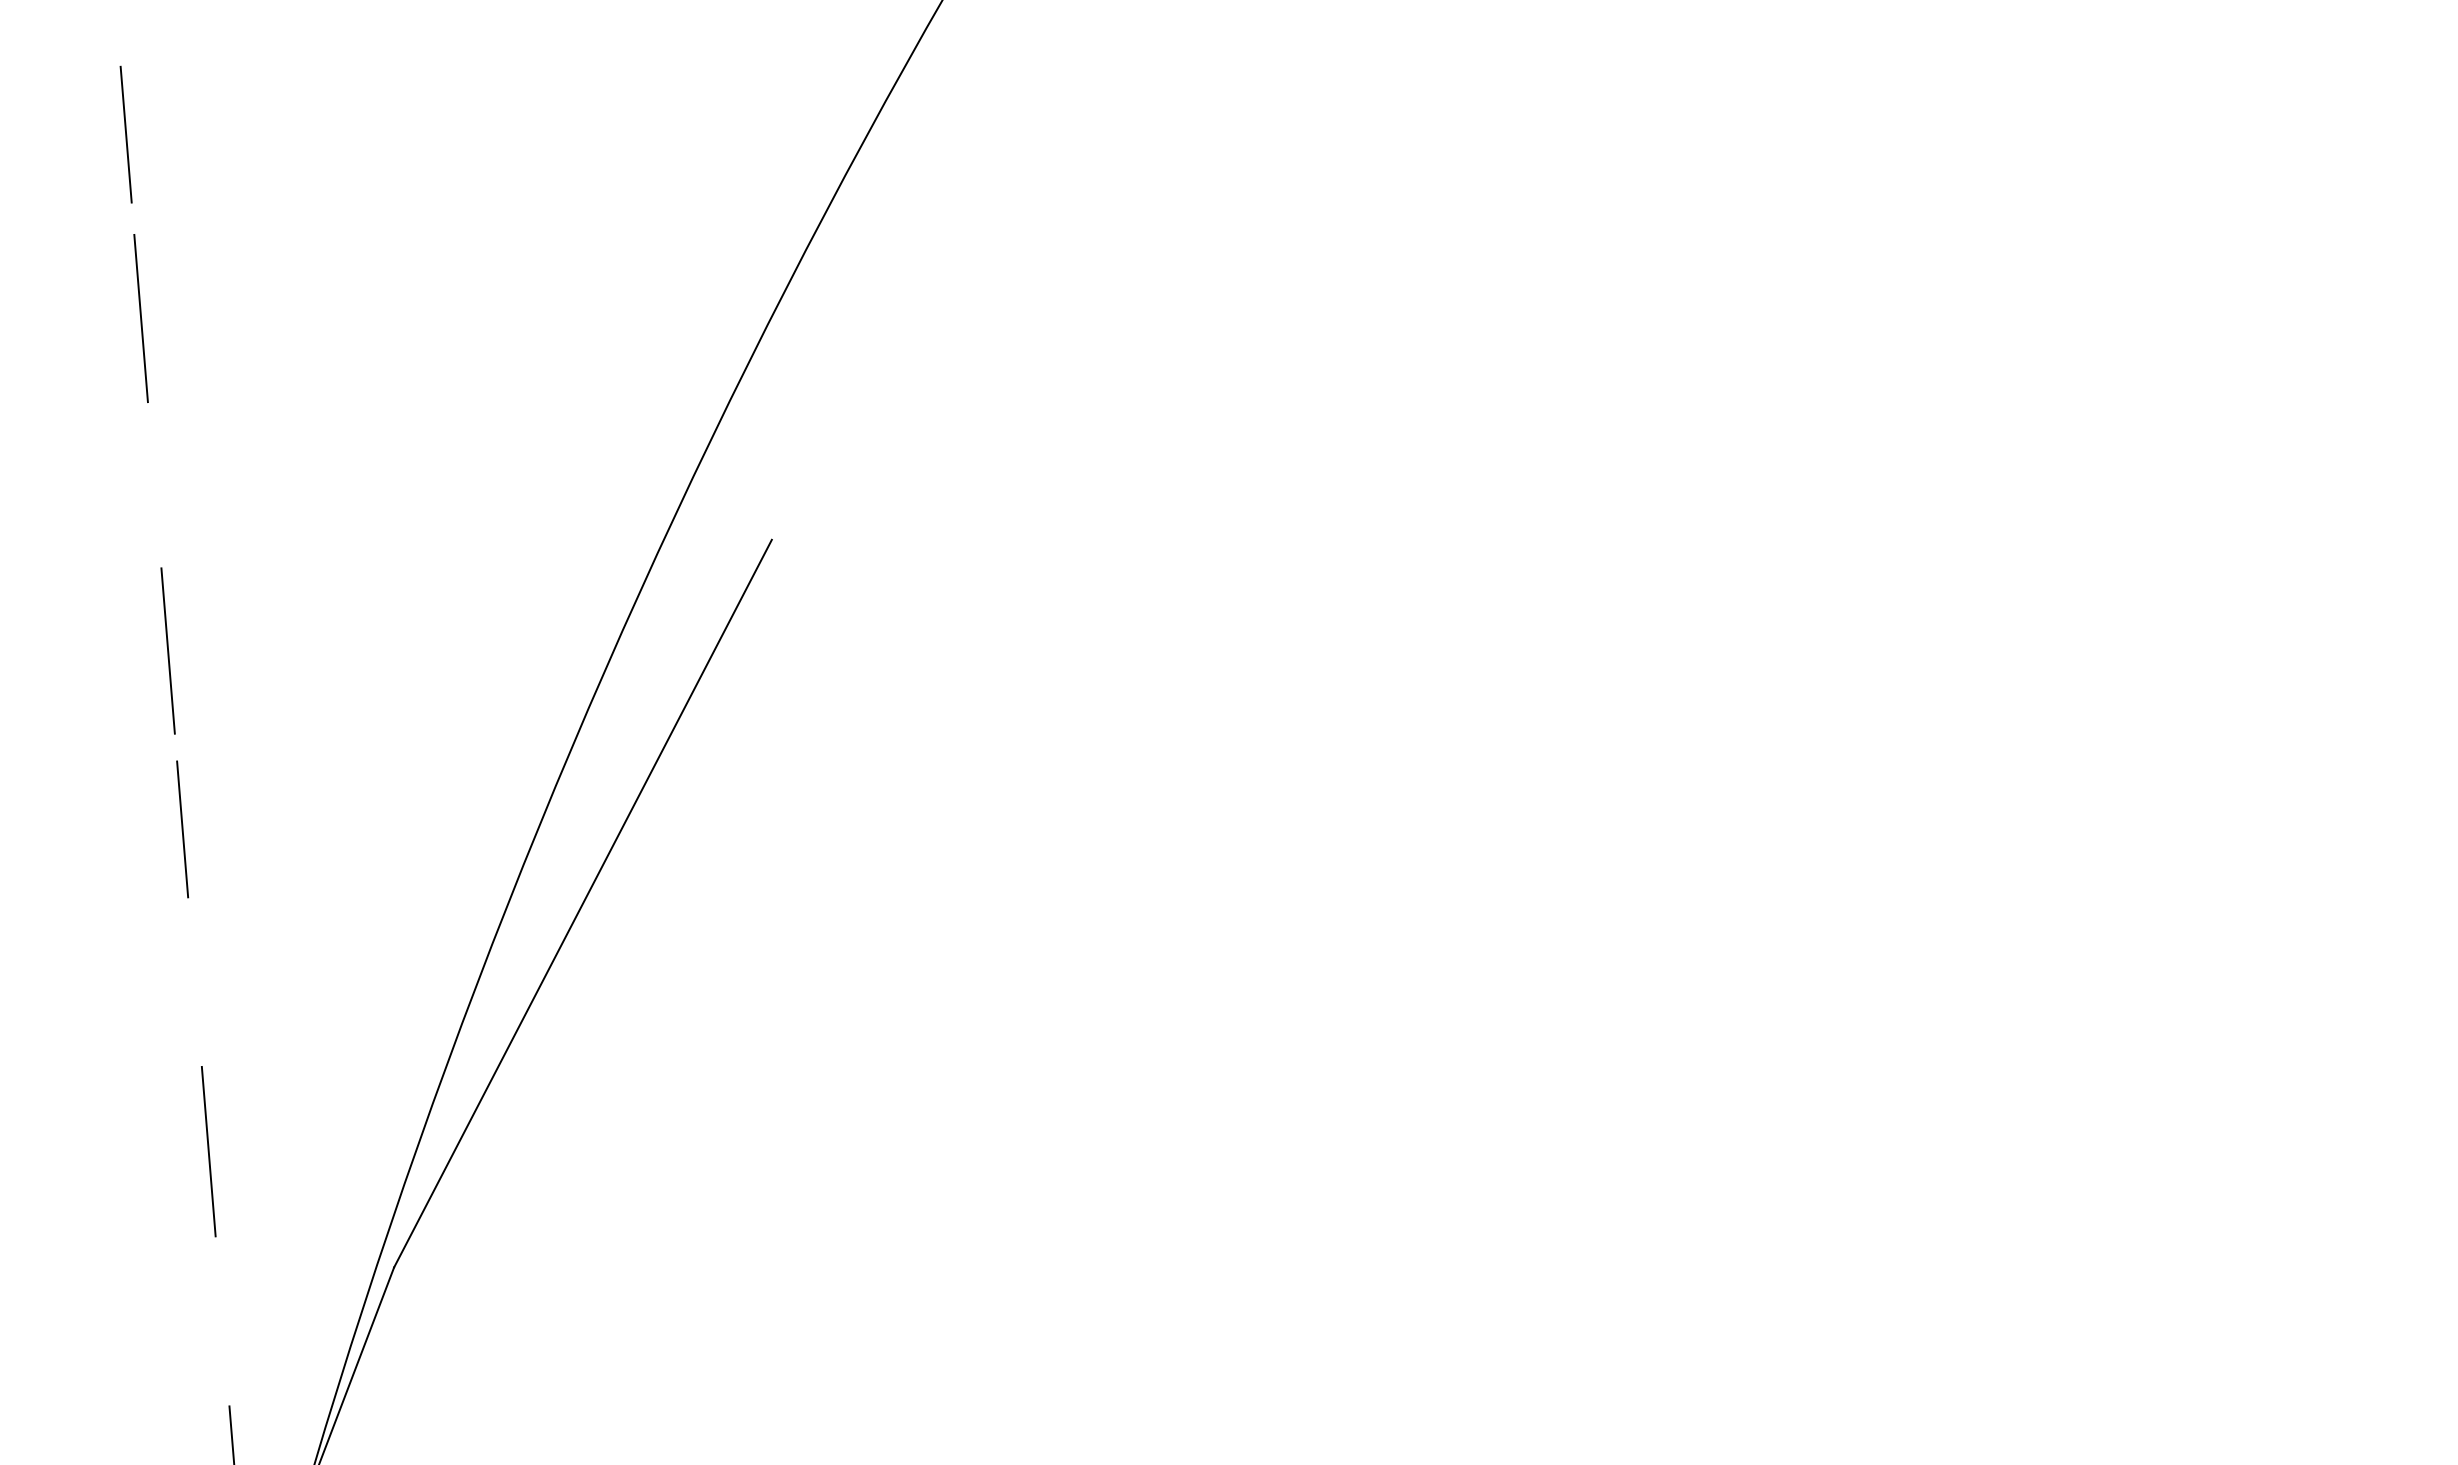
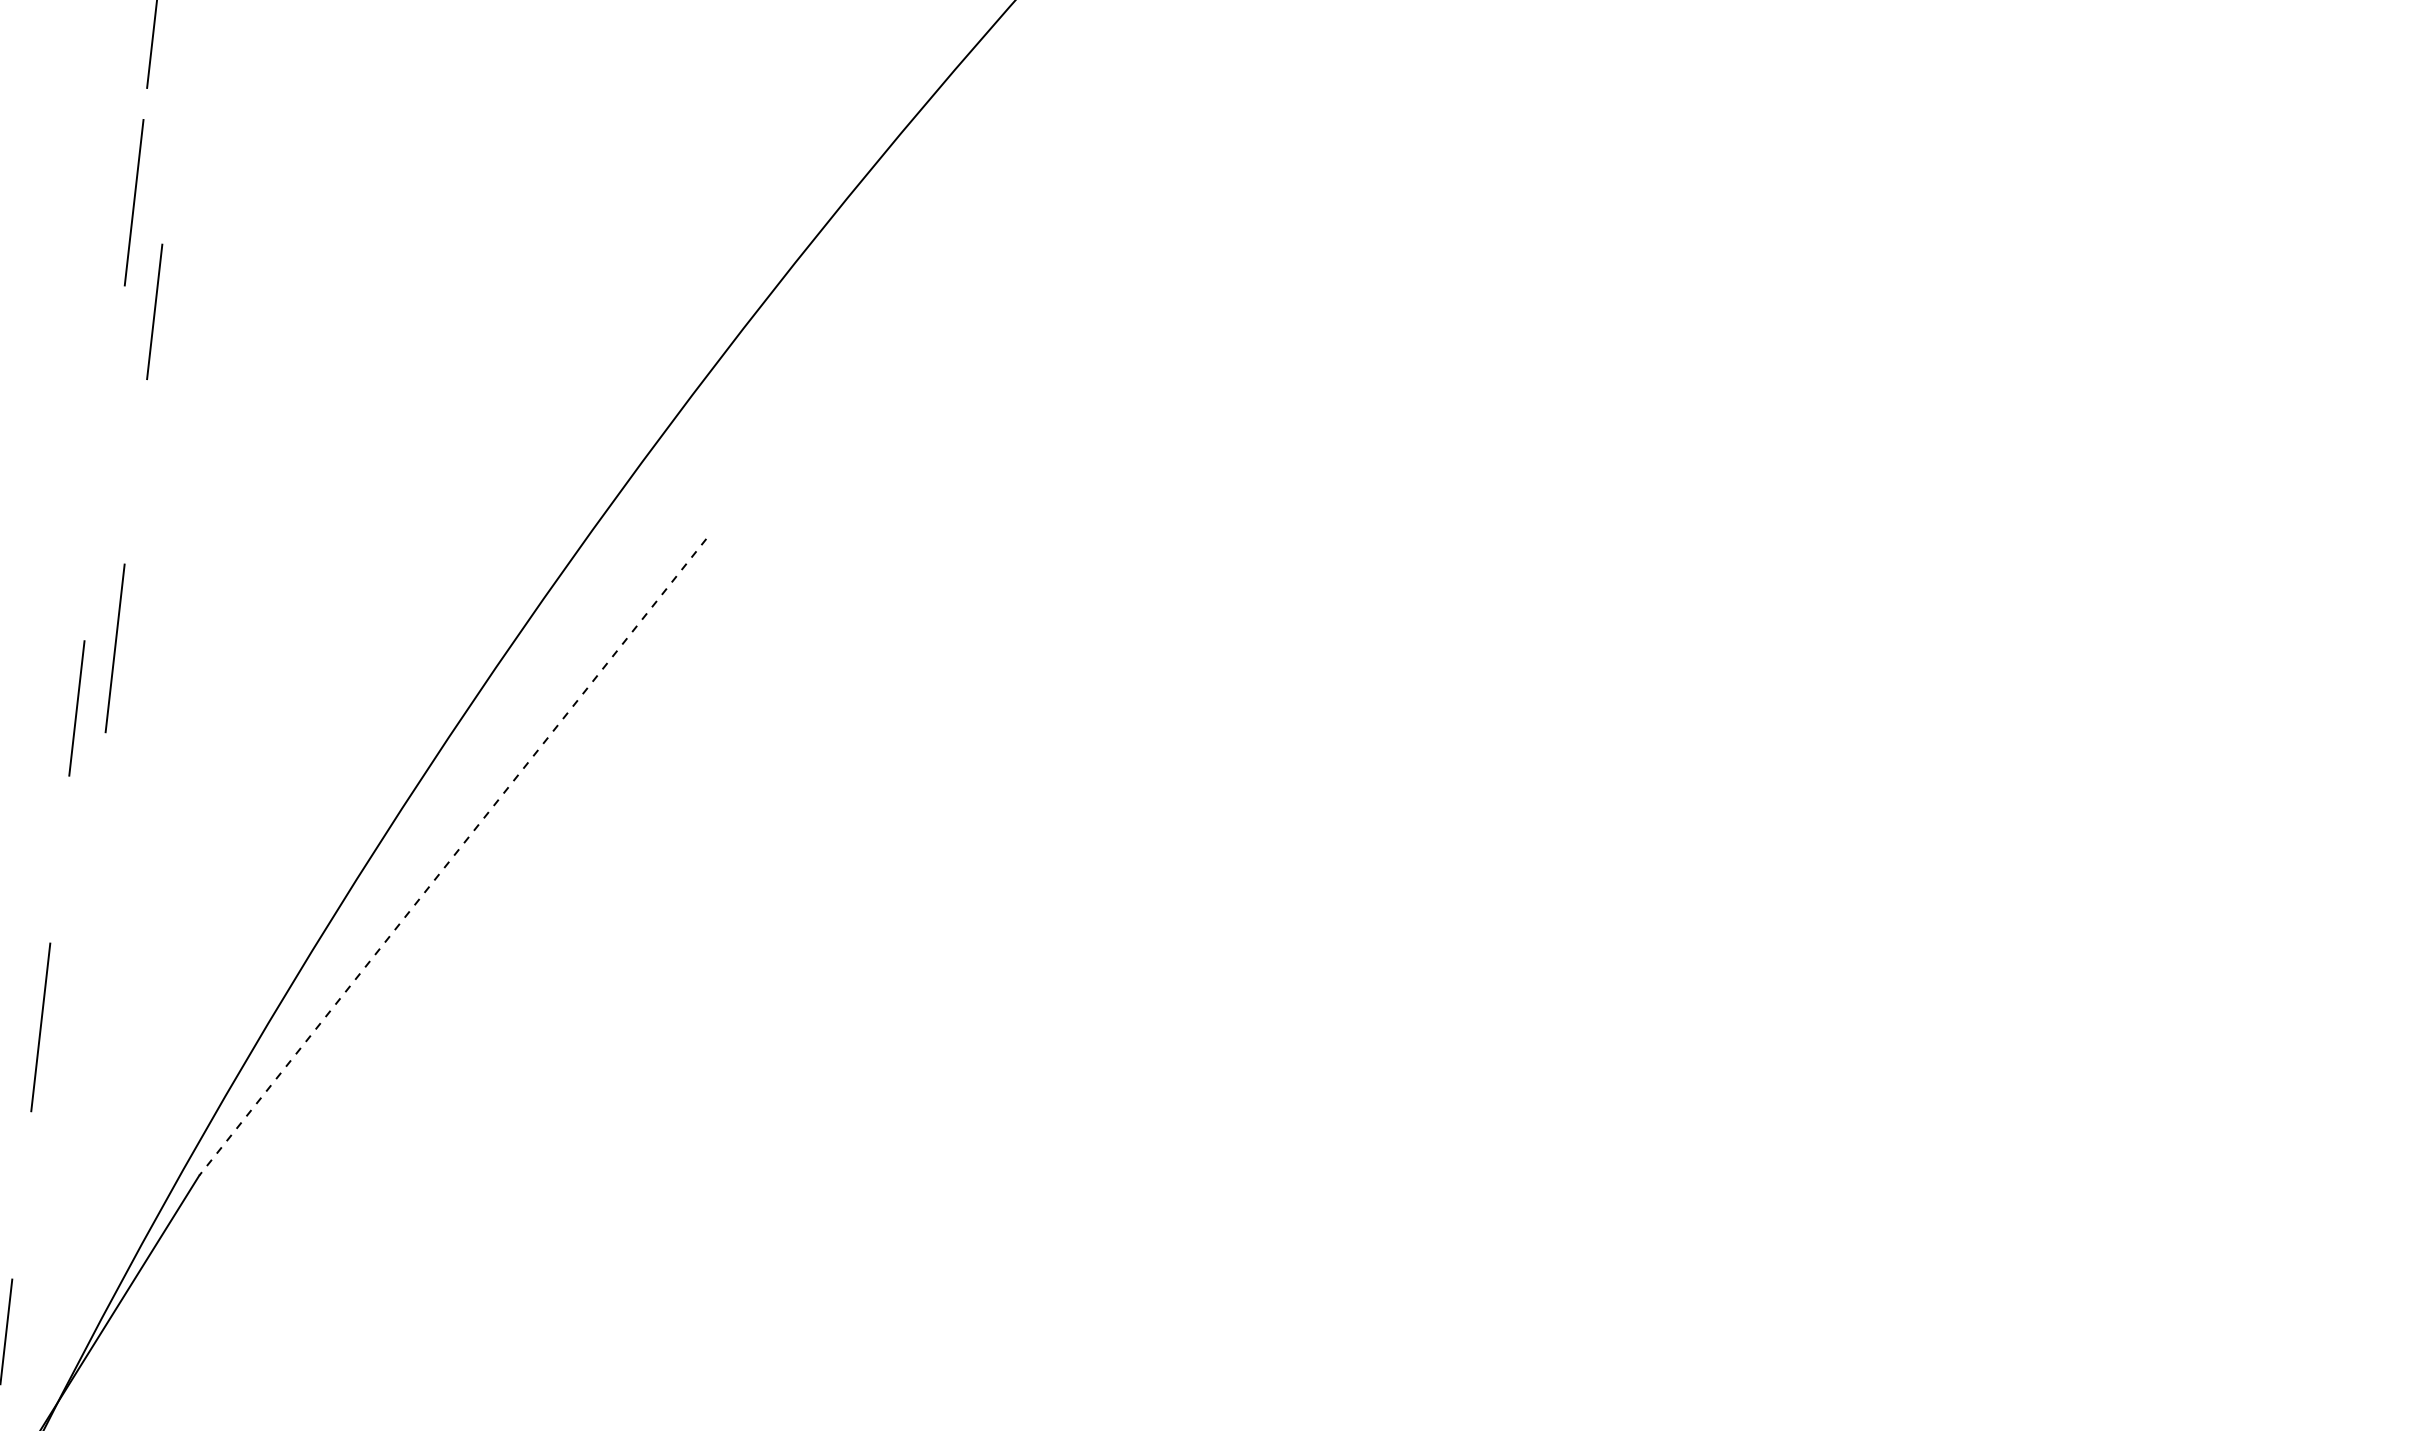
line: (182, 422) -> (154, 311), added
line: (167, 650) -> (96, 531), removed
line: (208, 762) -> (114, 648), added
line: (583, 903) -> (453, 857), solid -> dashed

